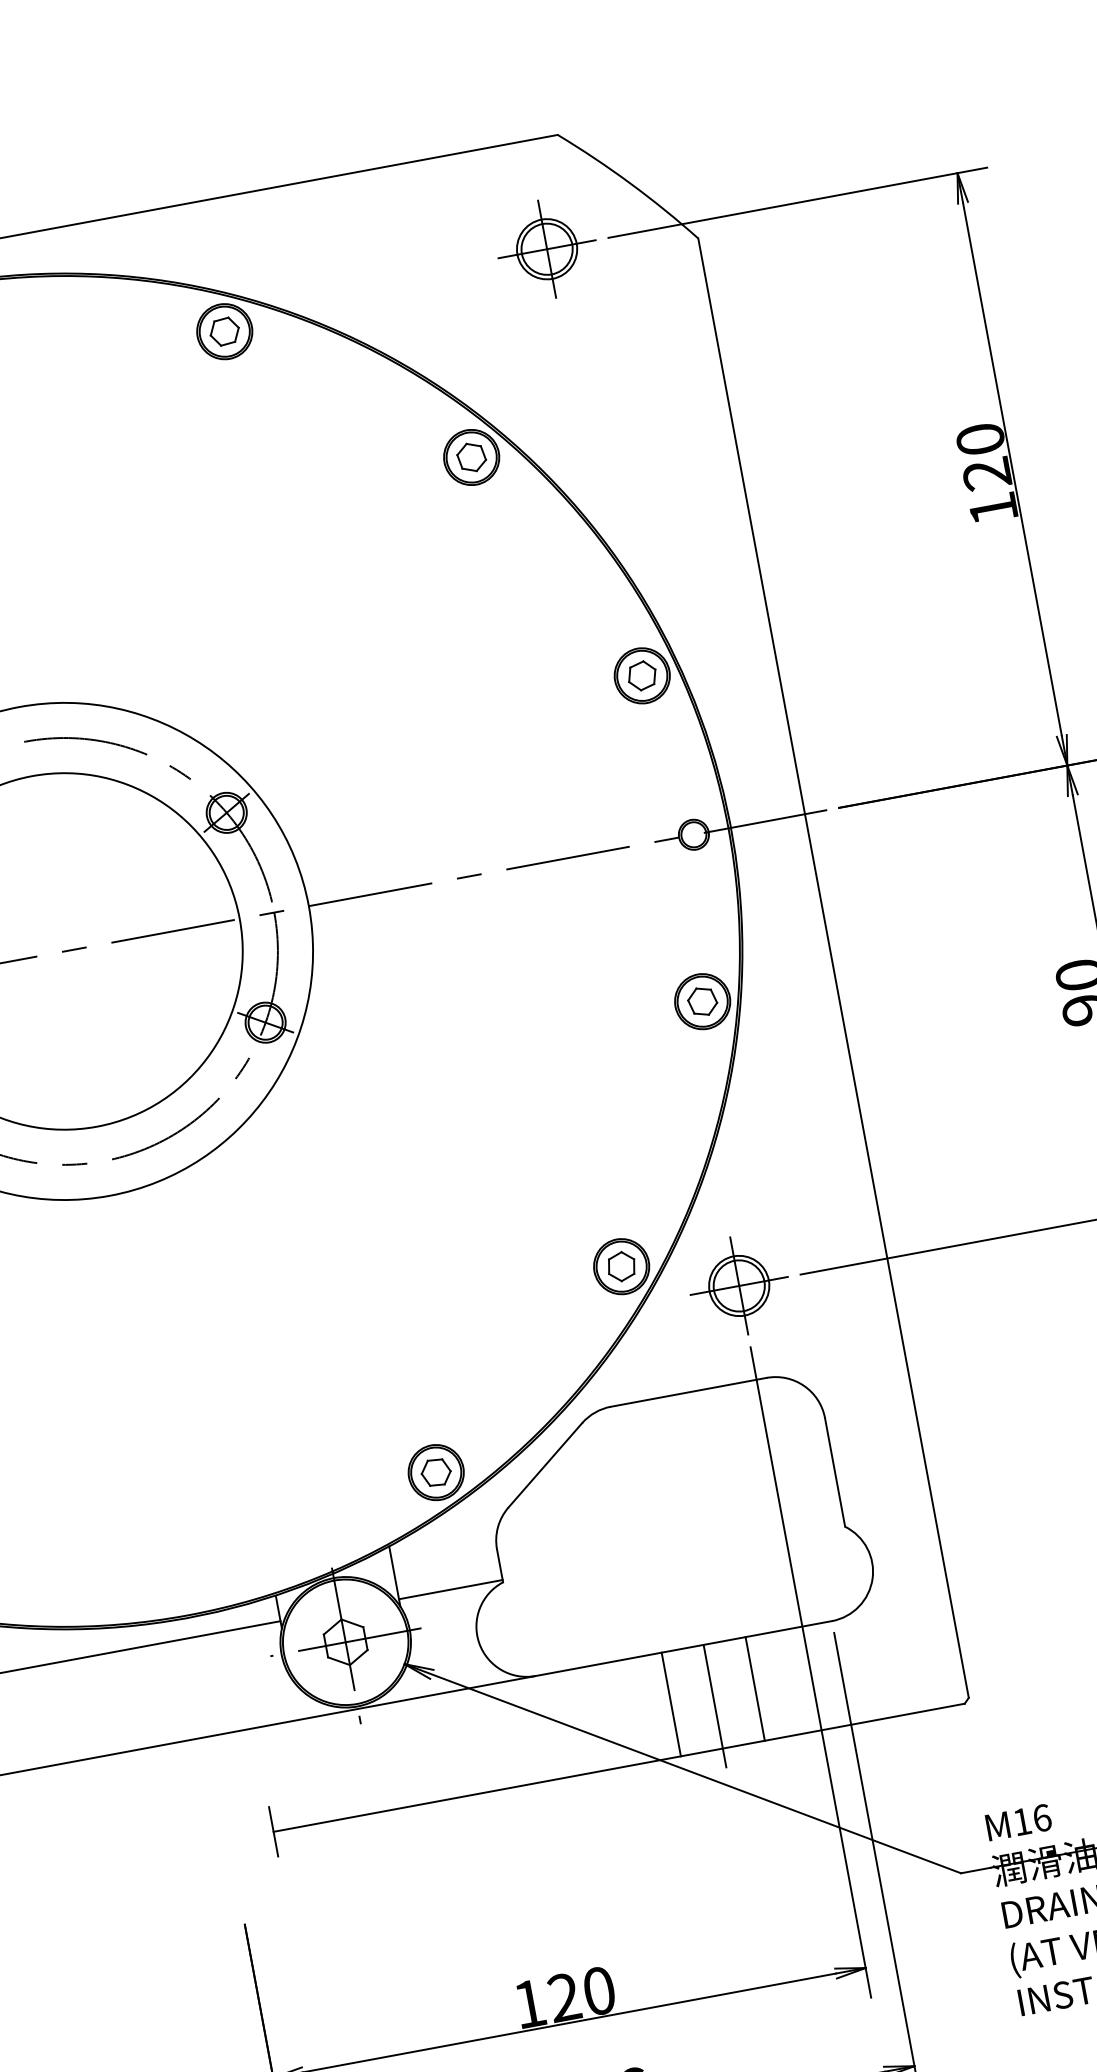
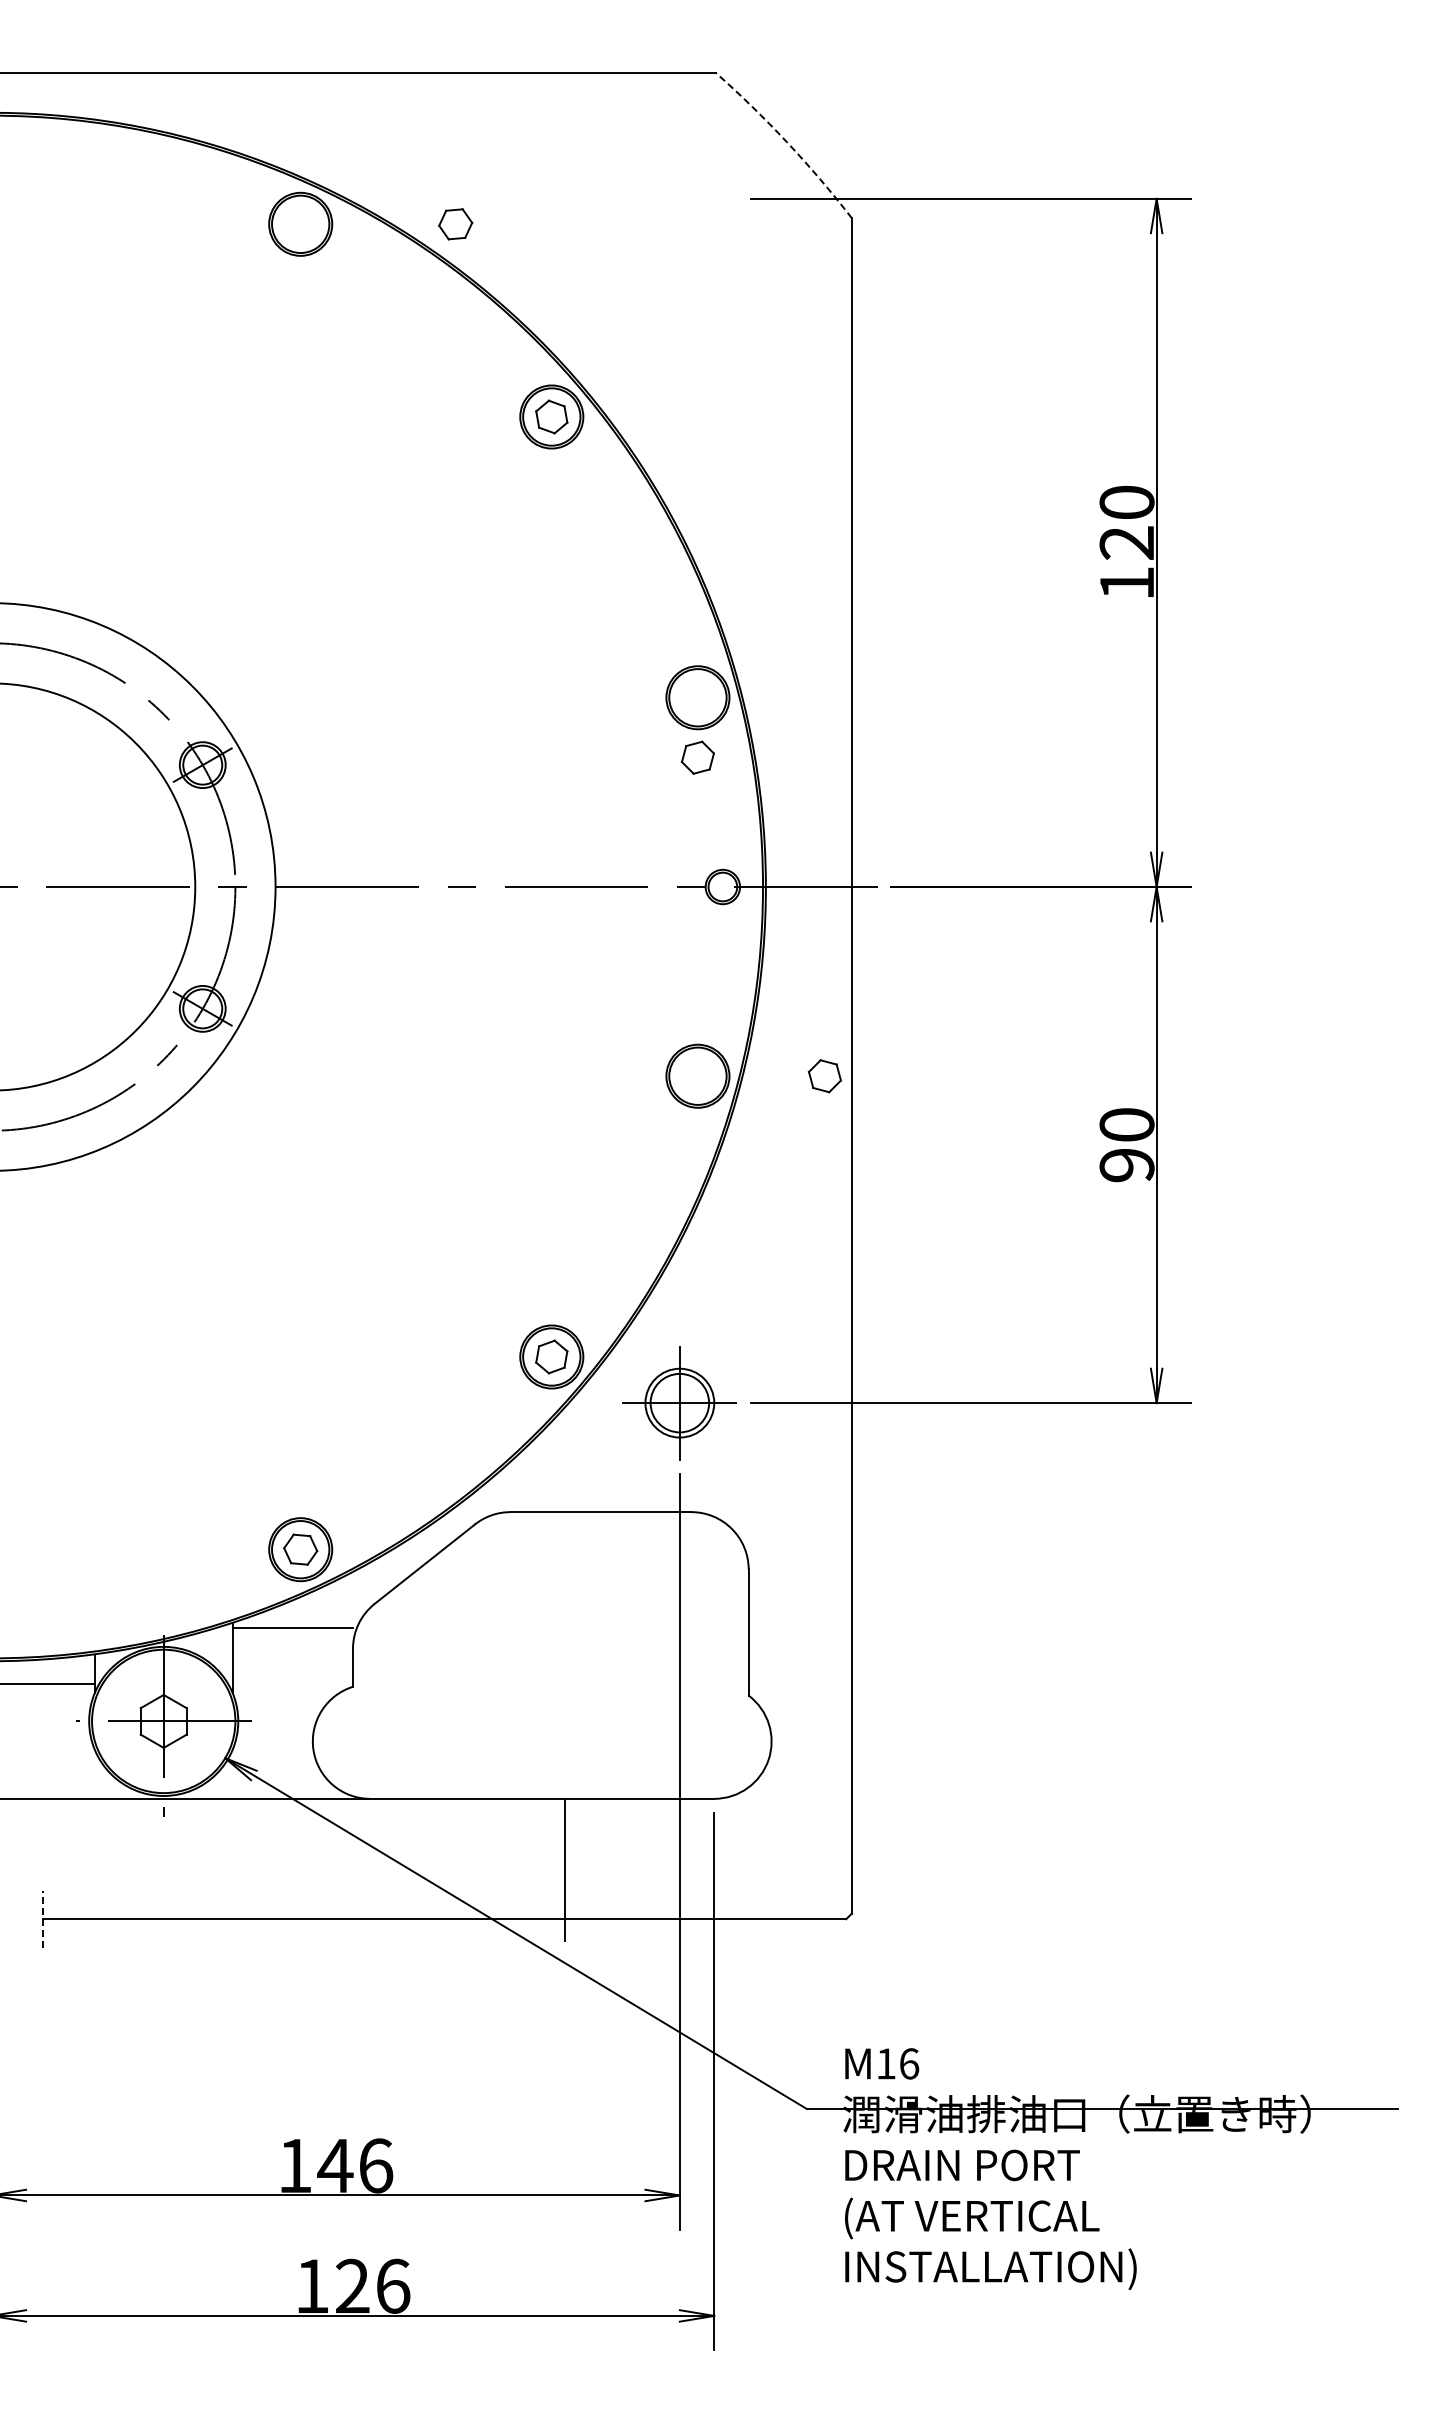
arc: (630, 183) -> (787, 142), solid -> dashed
part: (546, 249) -> (679, 198), removed
part: (224, 331) -> (455, 224), moved
part: (641, 675) -> (697, 757), moved
part: (702, 1001) -> (824, 1076), moved
line: (450, 1589) -> (292, 1628), moved
line: (754, 1688) -> (613, 1858), removed
line: (671, 1704) -> (516, 1858), removed
line: (273, 1831) -> (43, 1919), solid -> dashed
text: (581, 1993) -> (355, 2165), 120 -> 146

